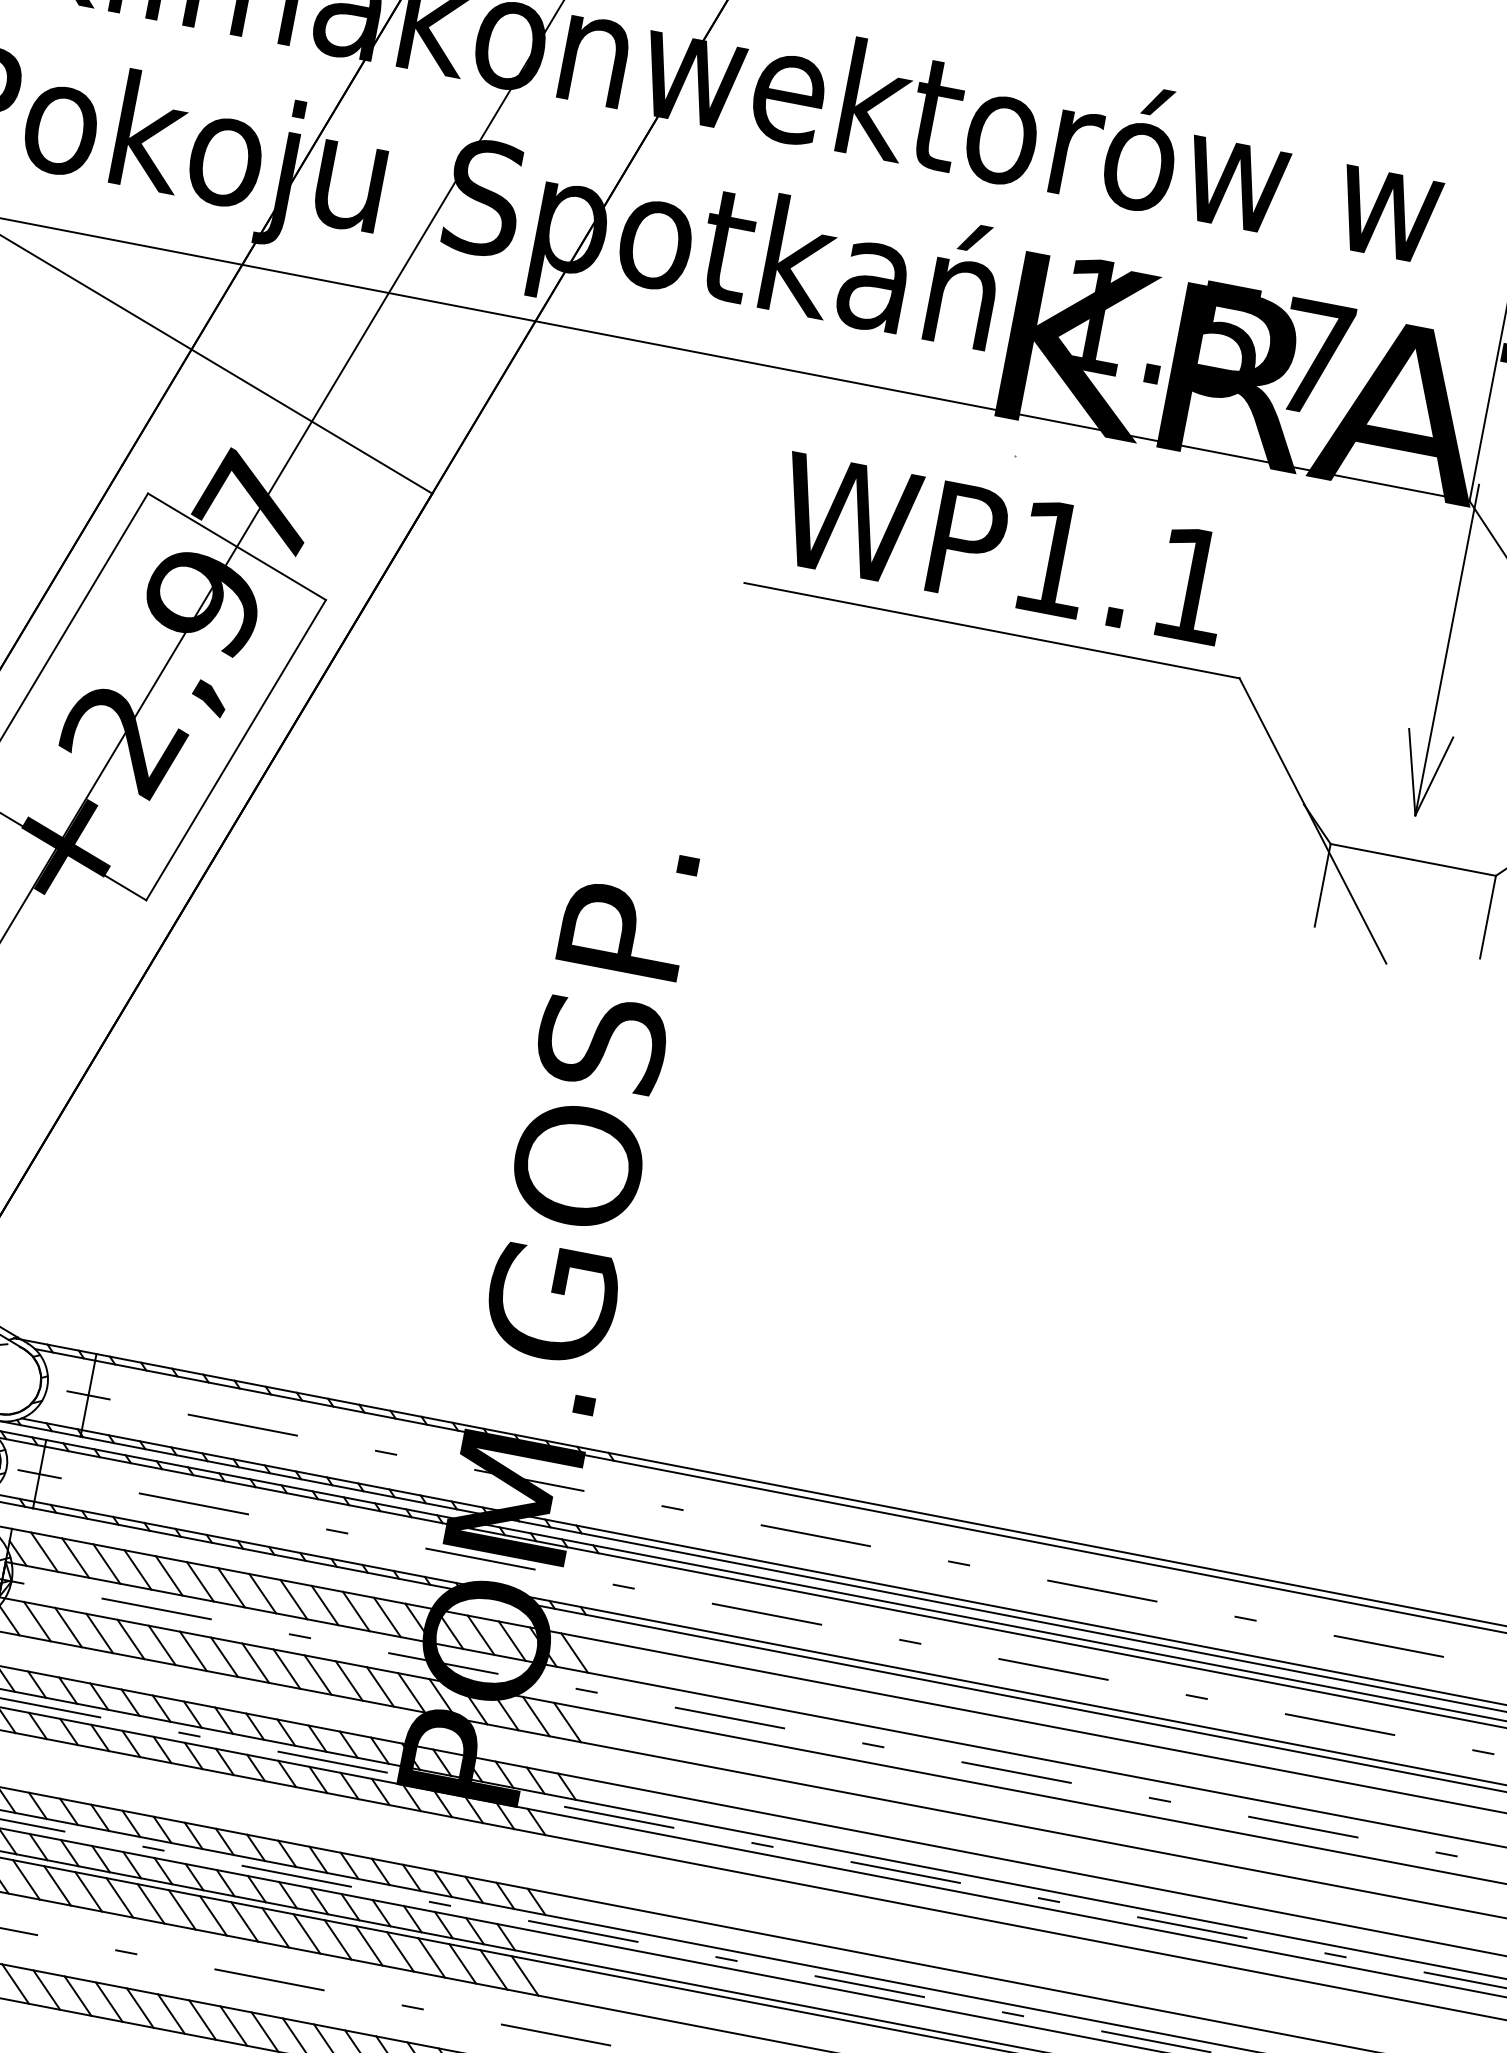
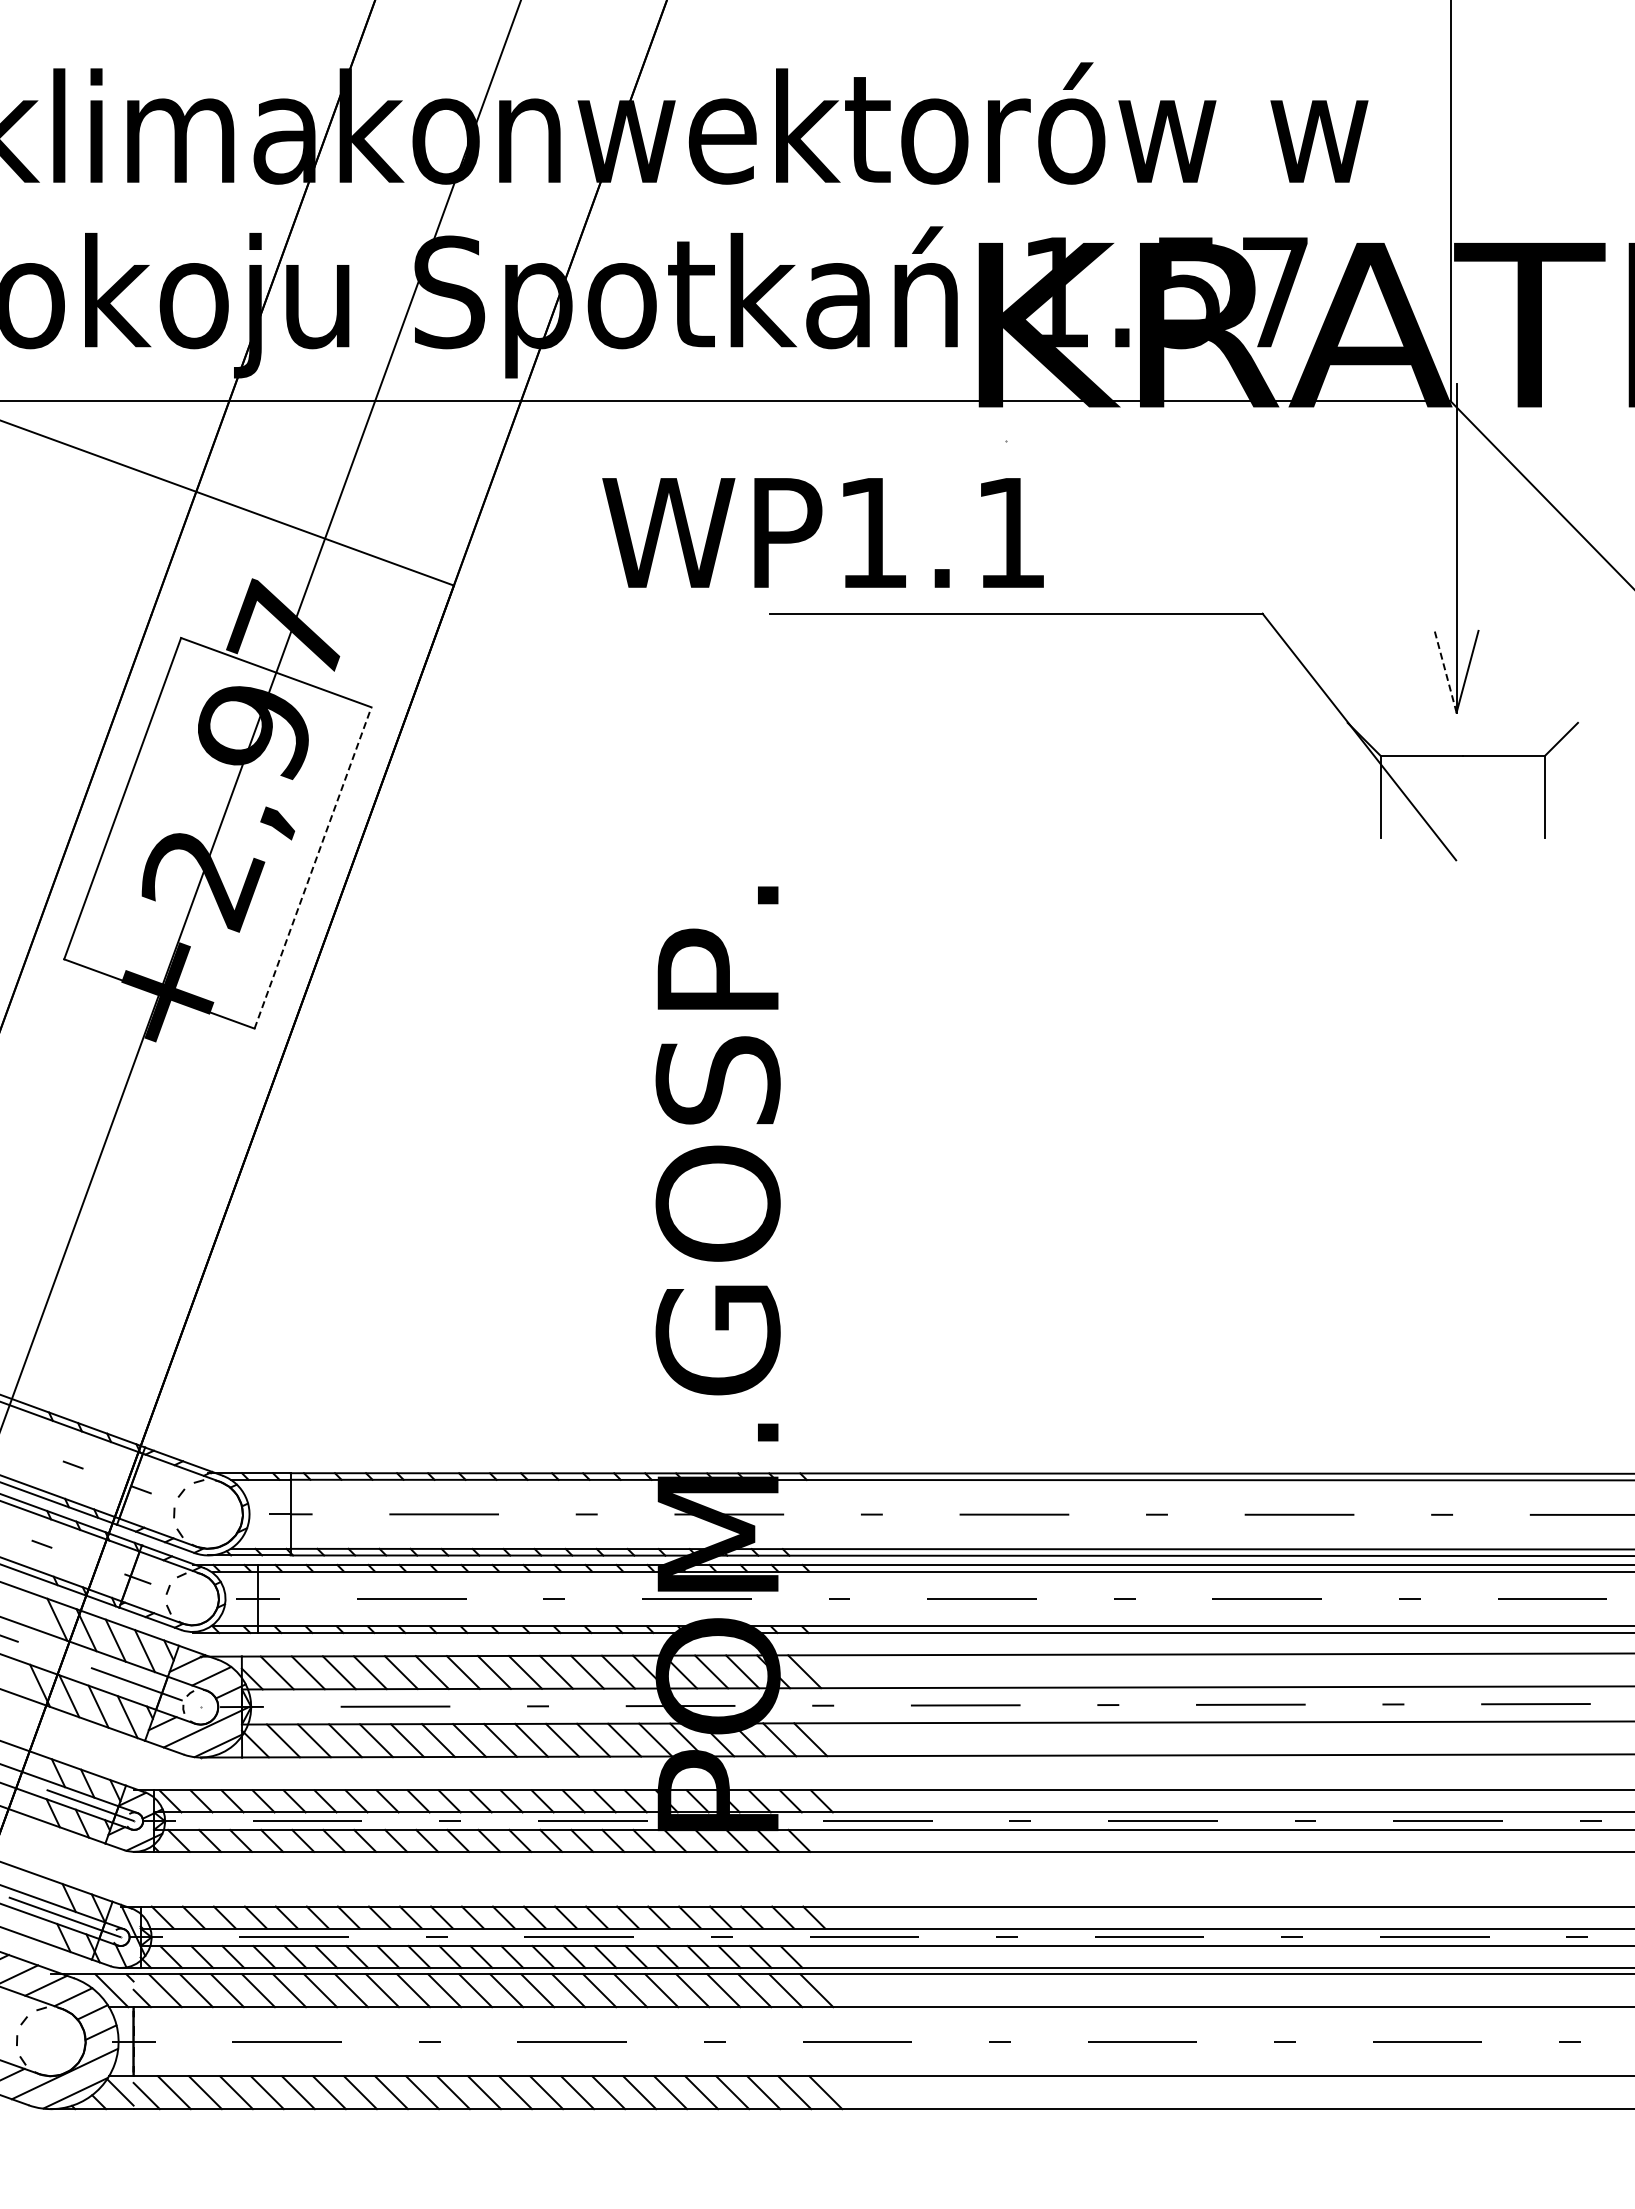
text: (1002, 548) -> (822, 532), moved
line: (236, 749) -> (313, 867), solid -> dashed
line: (1412, 771) -> (1445, 671), solid -> dashed

